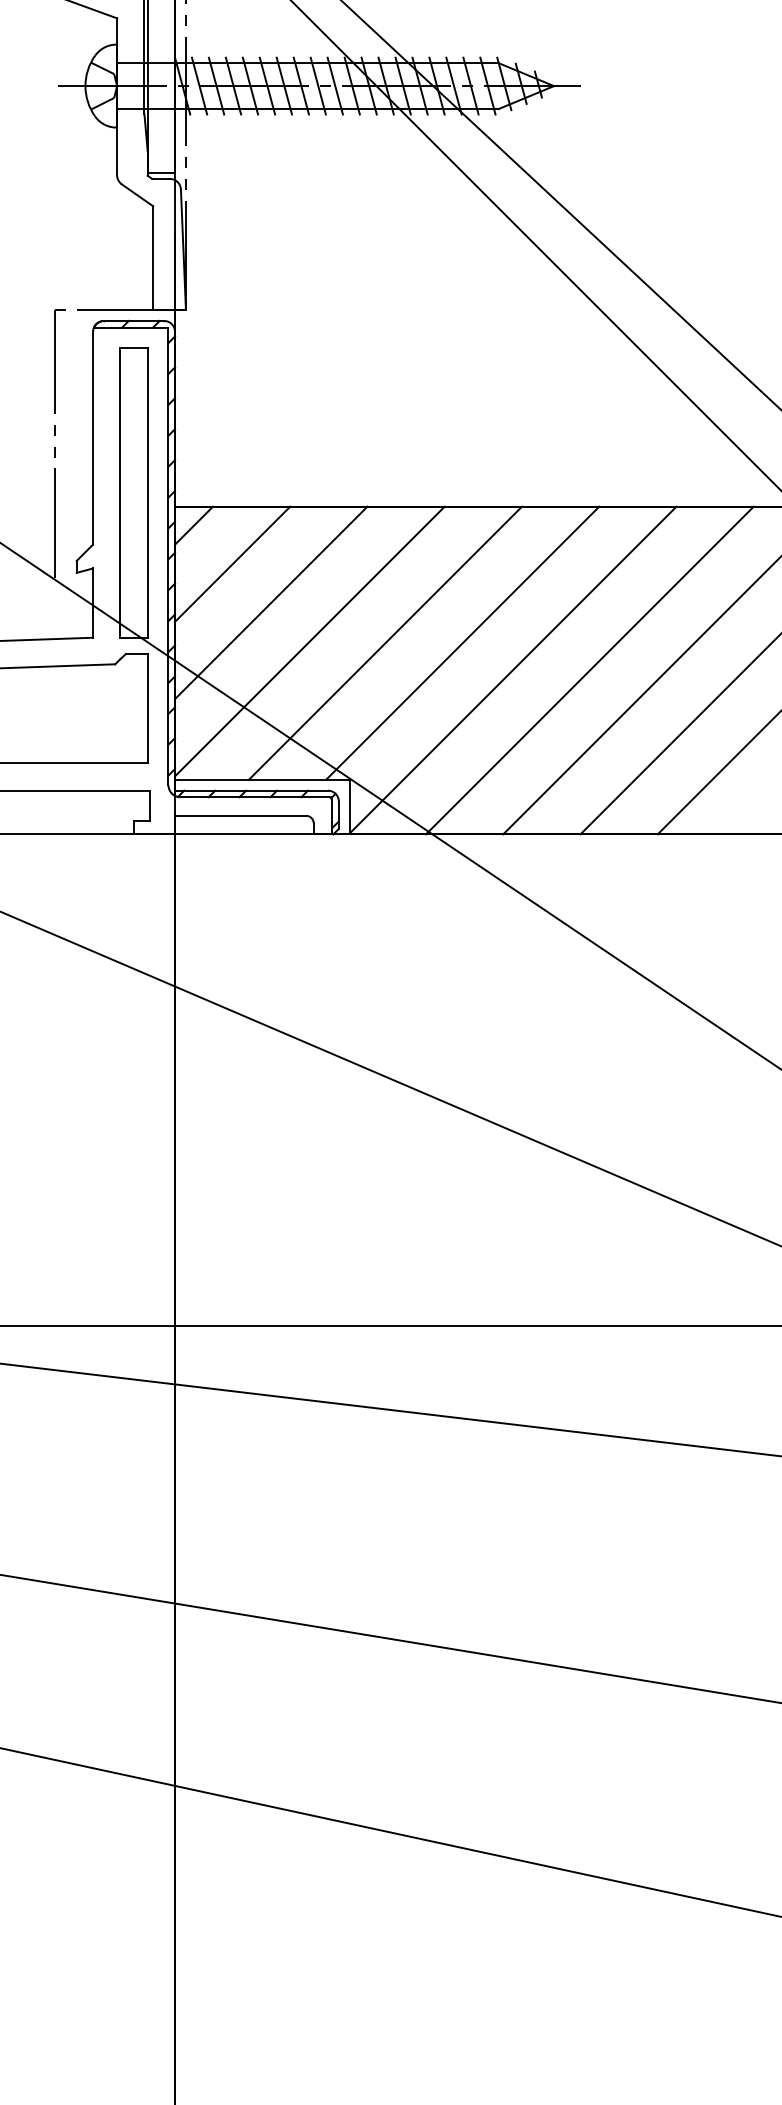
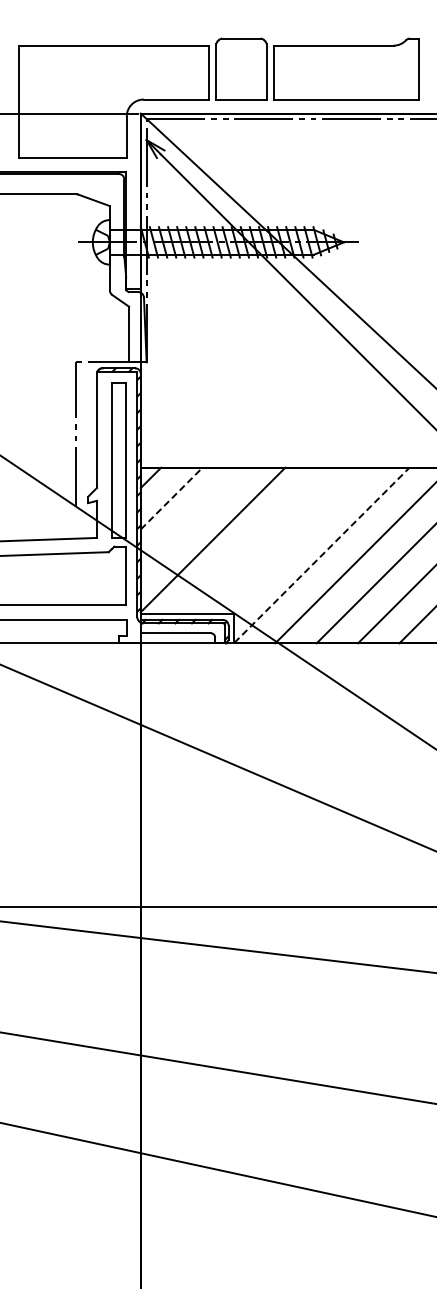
line: (232, 564) -> (171, 498), solid -> dashed
line: (269, 601) -> (191, 518), removed
line: (385, 642) -> (253, 540), removed
line: (461, 642) -> (294, 540), removed
line: (514, 670) -> (322, 555), solid -> dashed

